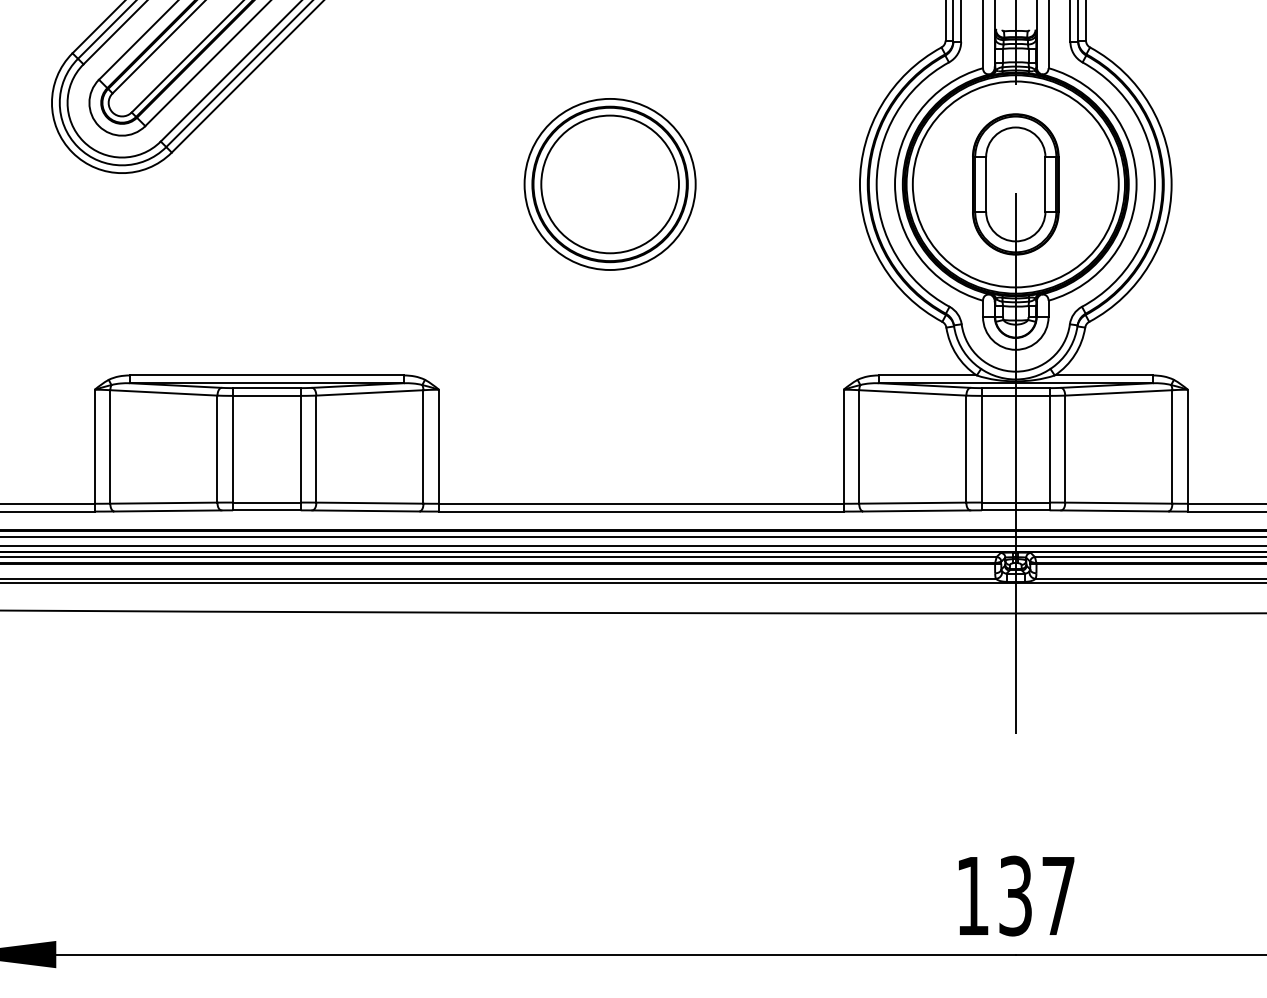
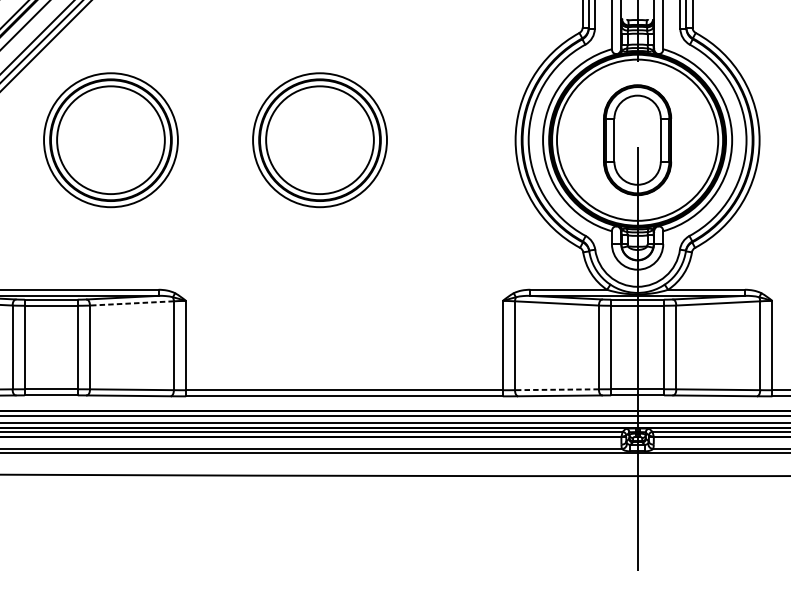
part: (342, 184) -> (110, 140), added
line: (369, 392) -> (131, 303), solid -> dashed
line: (912, 503) -> (556, 390), solid -> dashed

